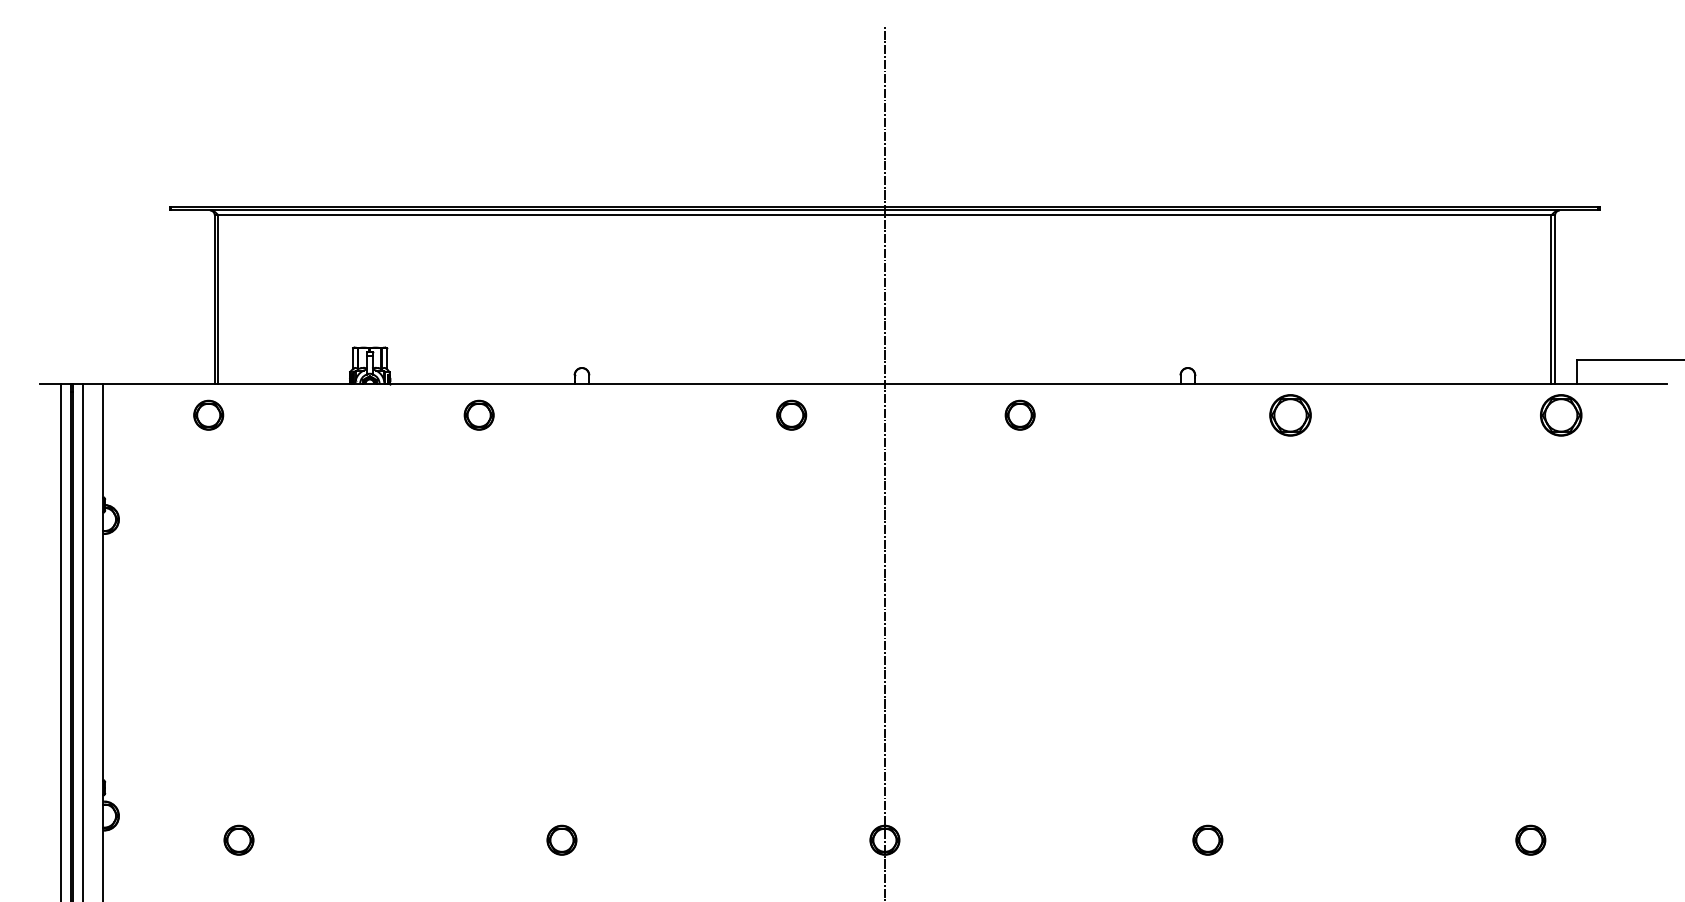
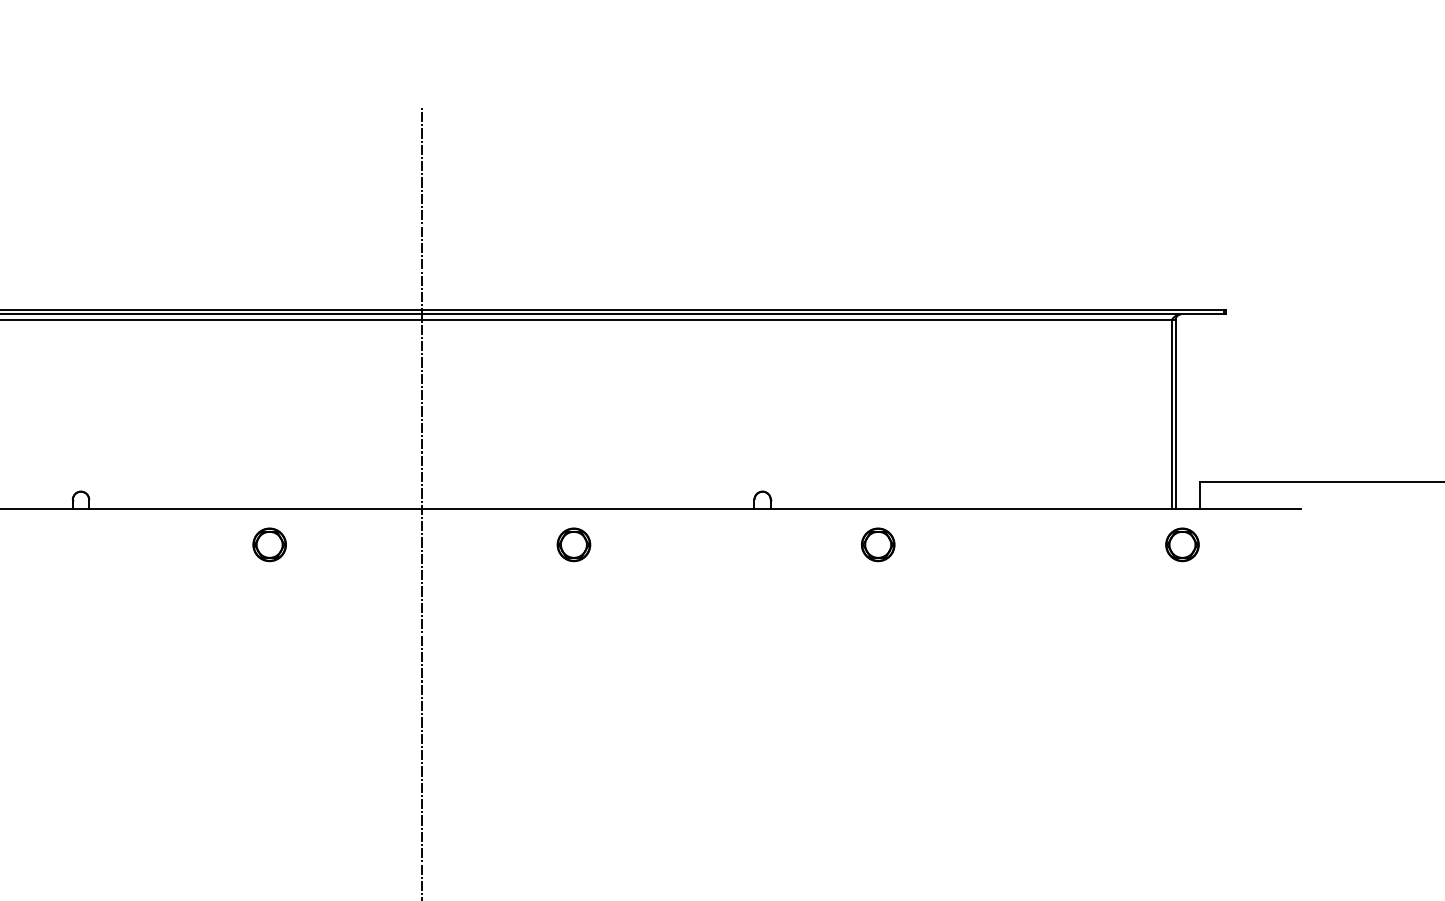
part: (791, 414) -> (269, 543), moved
part: (1290, 414) -> (878, 543), size x0.71
part: (1560, 414) -> (1181, 543), size x0.71

